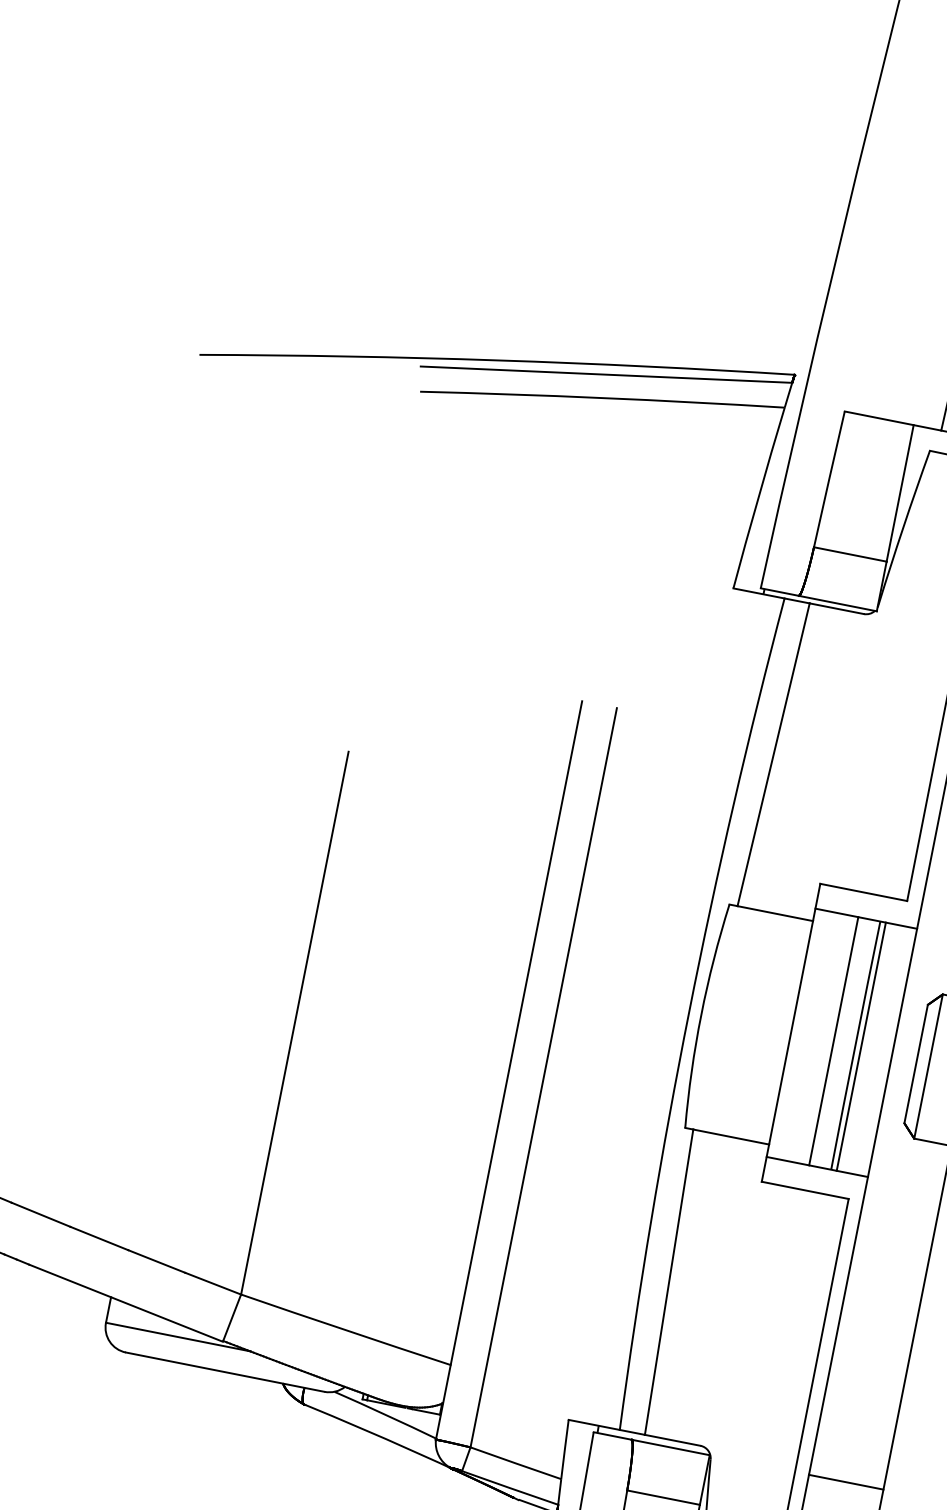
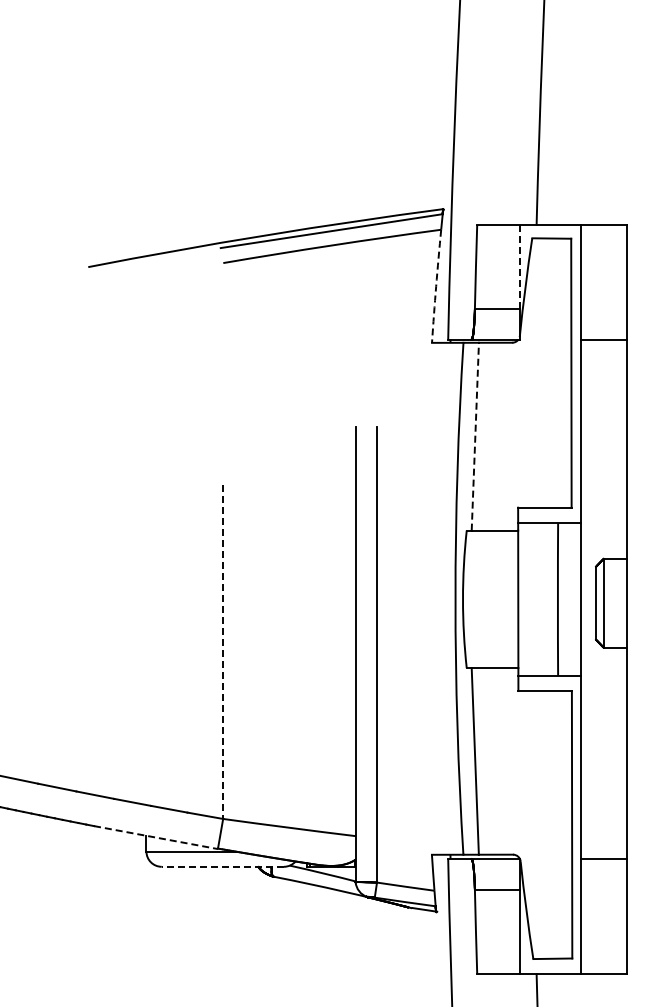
line: (899, 494) -> (519, 267), solid -> dashed
arc: (758, 498) -> (436, 286), solid -> dashed
line: (773, 754) -> (475, 436), solid -> dashed
line: (295, 1024) -> (223, 652), solid -> dashed
line: (833, 1039) -> (544, 598), removed
line: (861, 1045) -> (561, 598), removed
line: (126, 1303) -> (156, 837), solid -> dashed
line: (224, 1371) -> (222, 866), solid -> dashed

